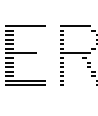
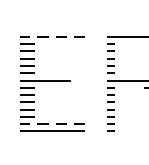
line: (24, 26) -> (51, 37), solid -> dashed
line: (24, 80) -> (51, 123), solid -> dashed

